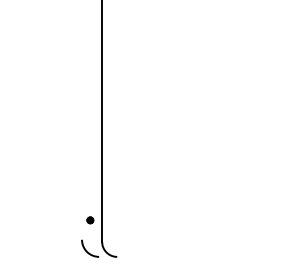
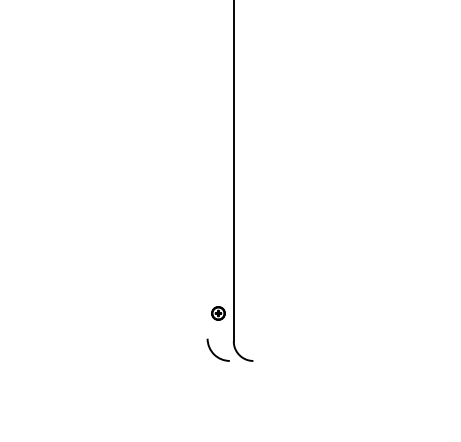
part: (90, 220) -> (218, 313), size x1.67

